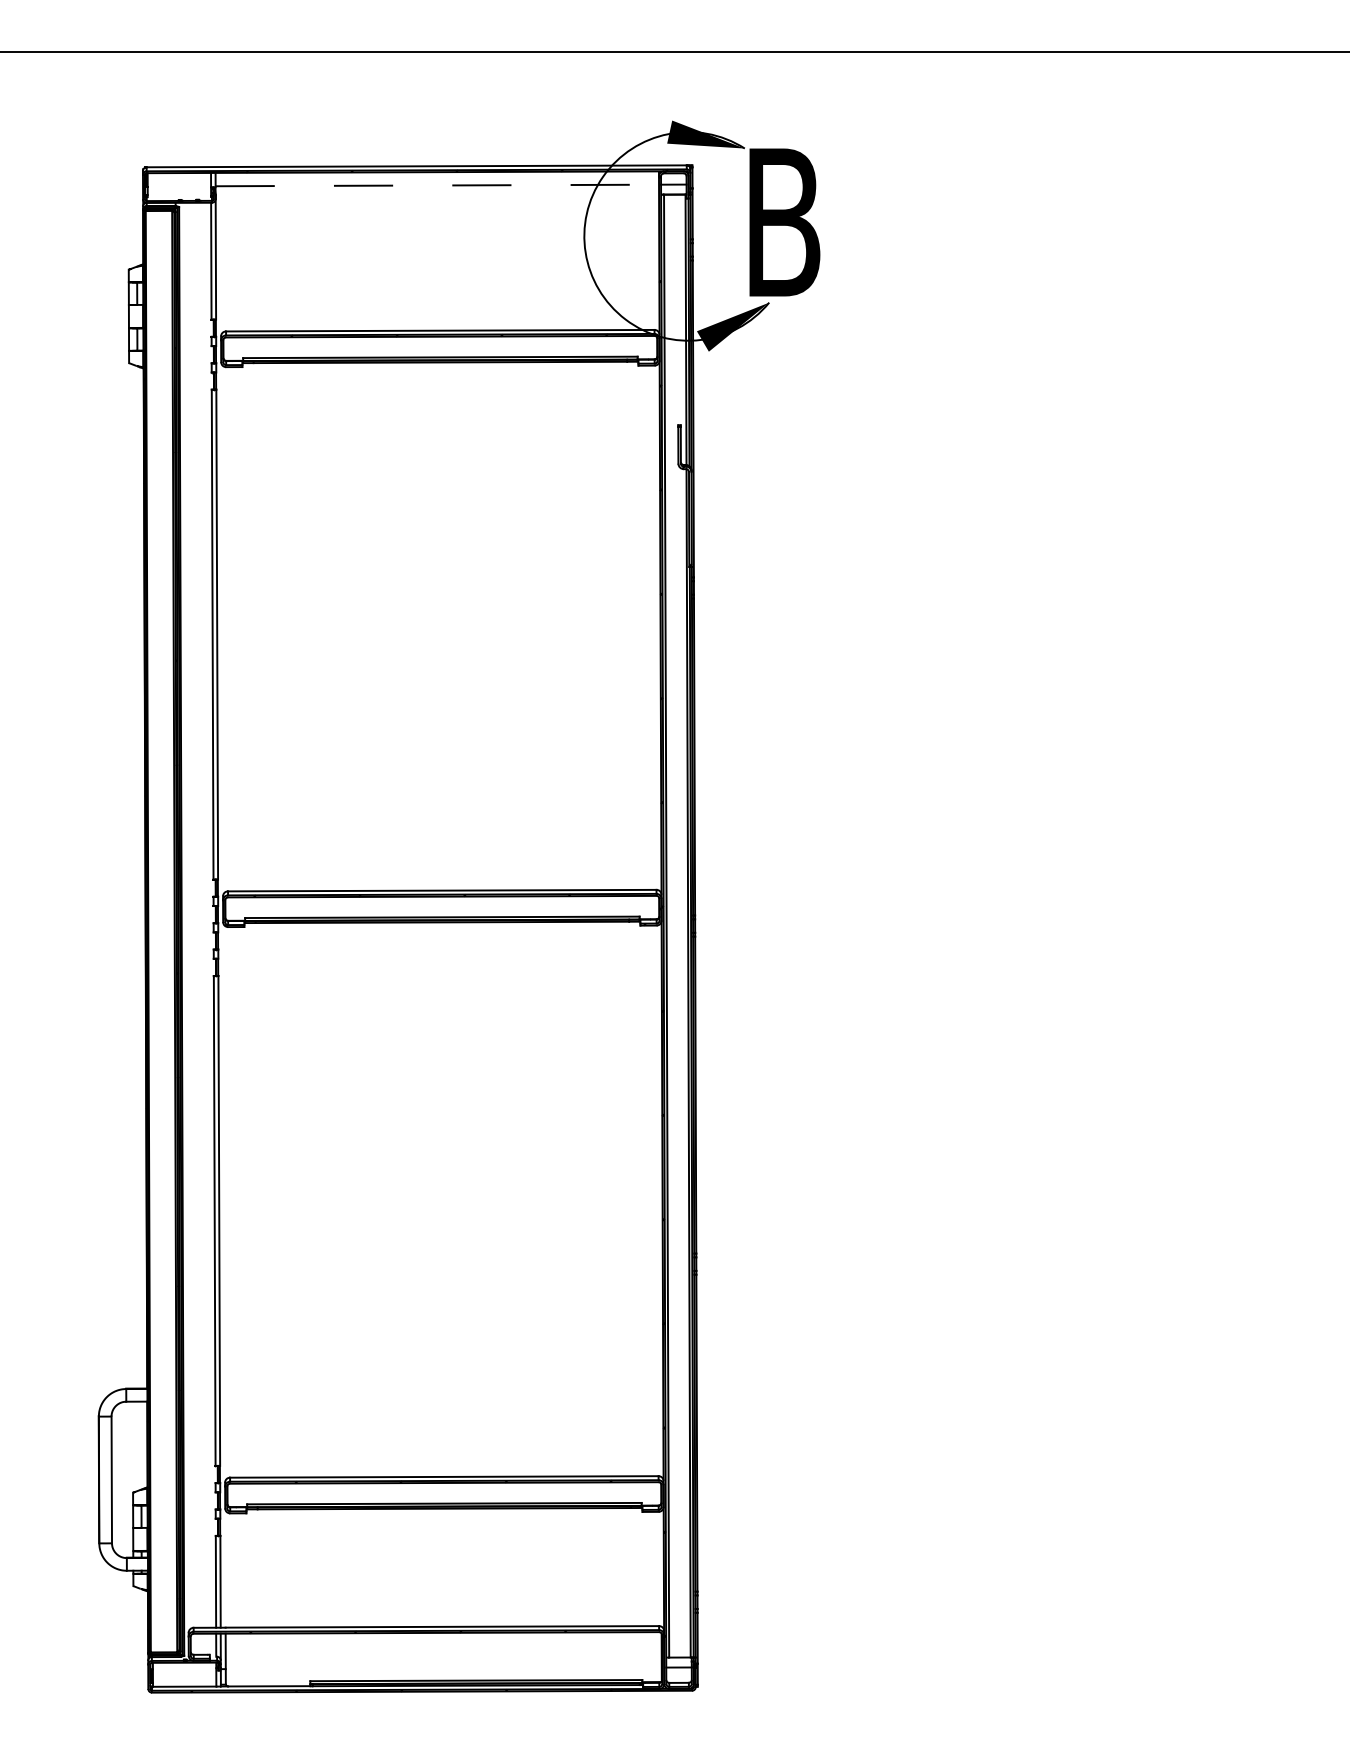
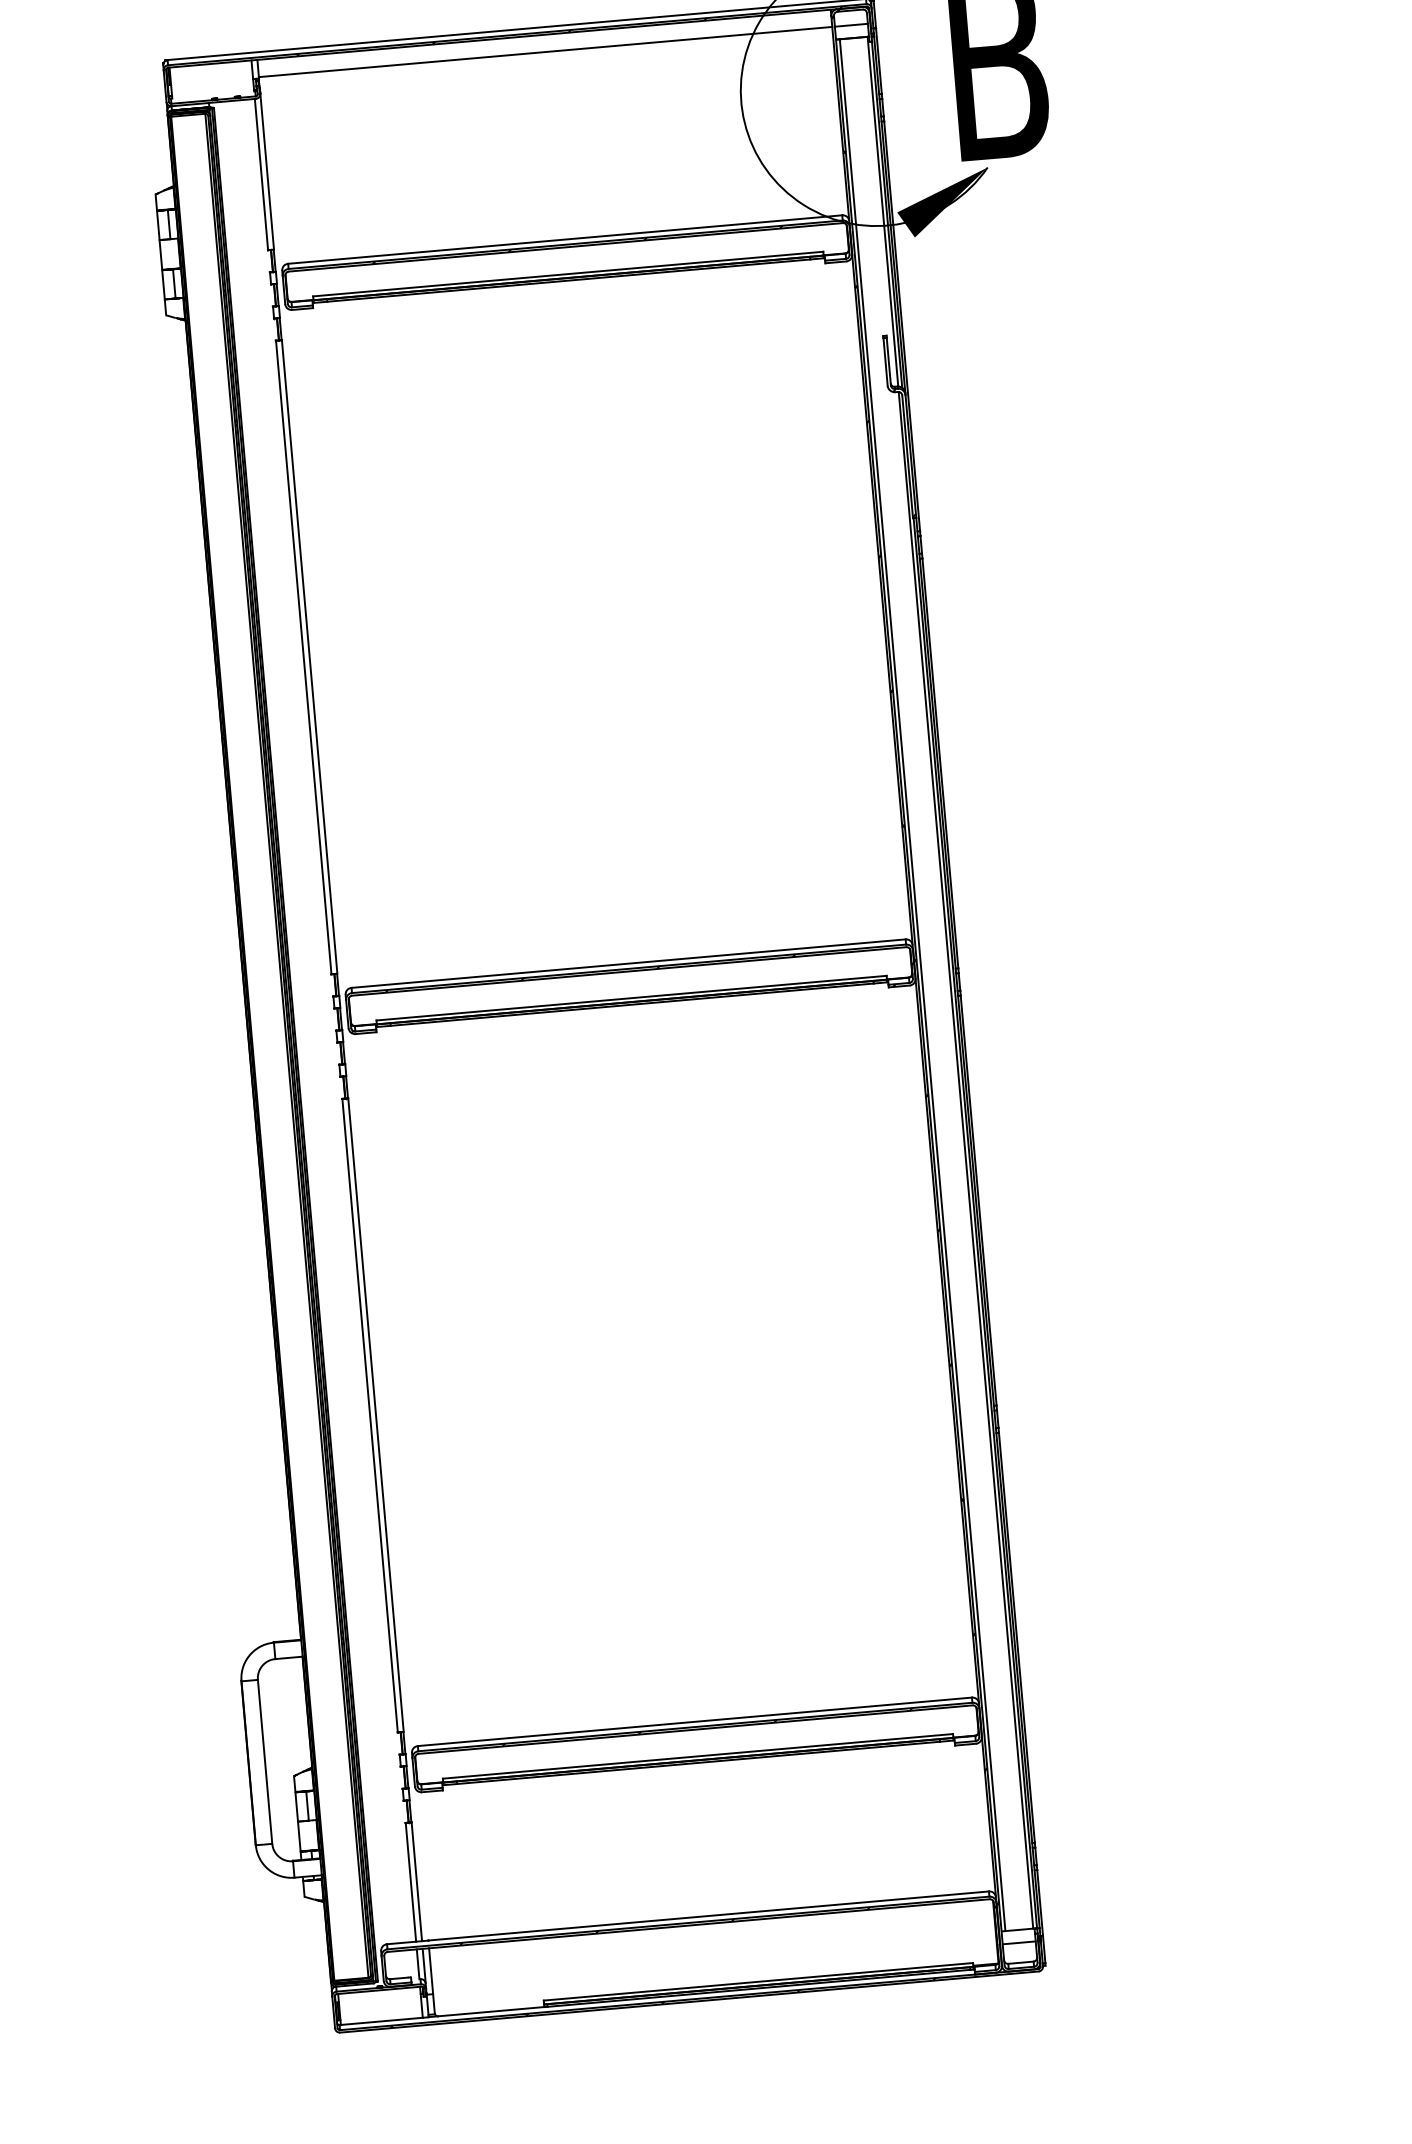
line: (437, 185) -> (545, 52), dashed -> solid

